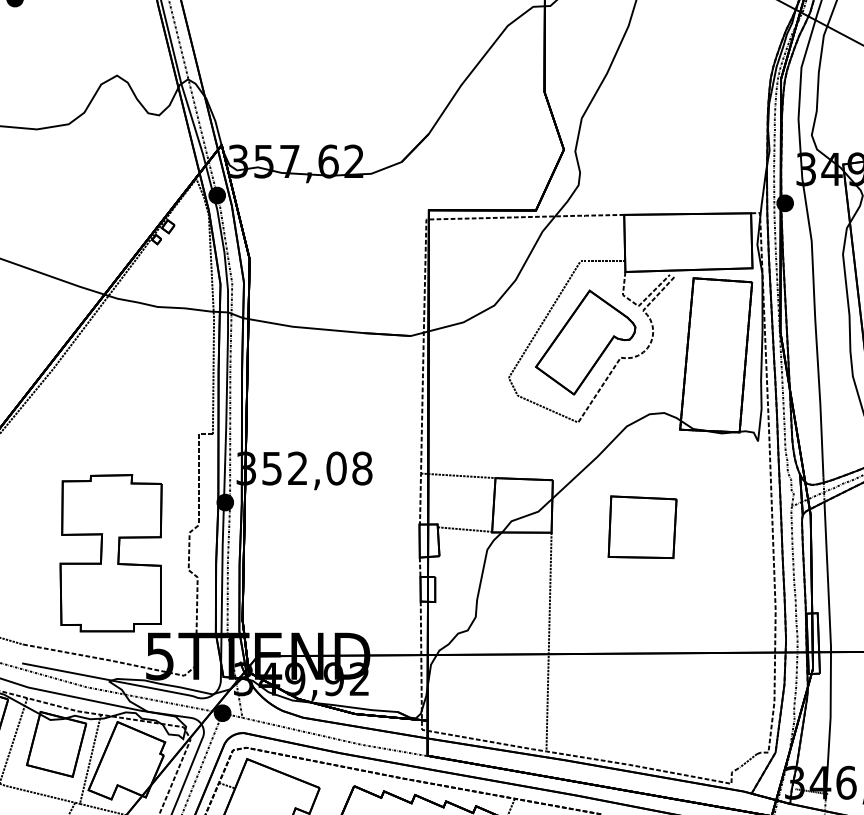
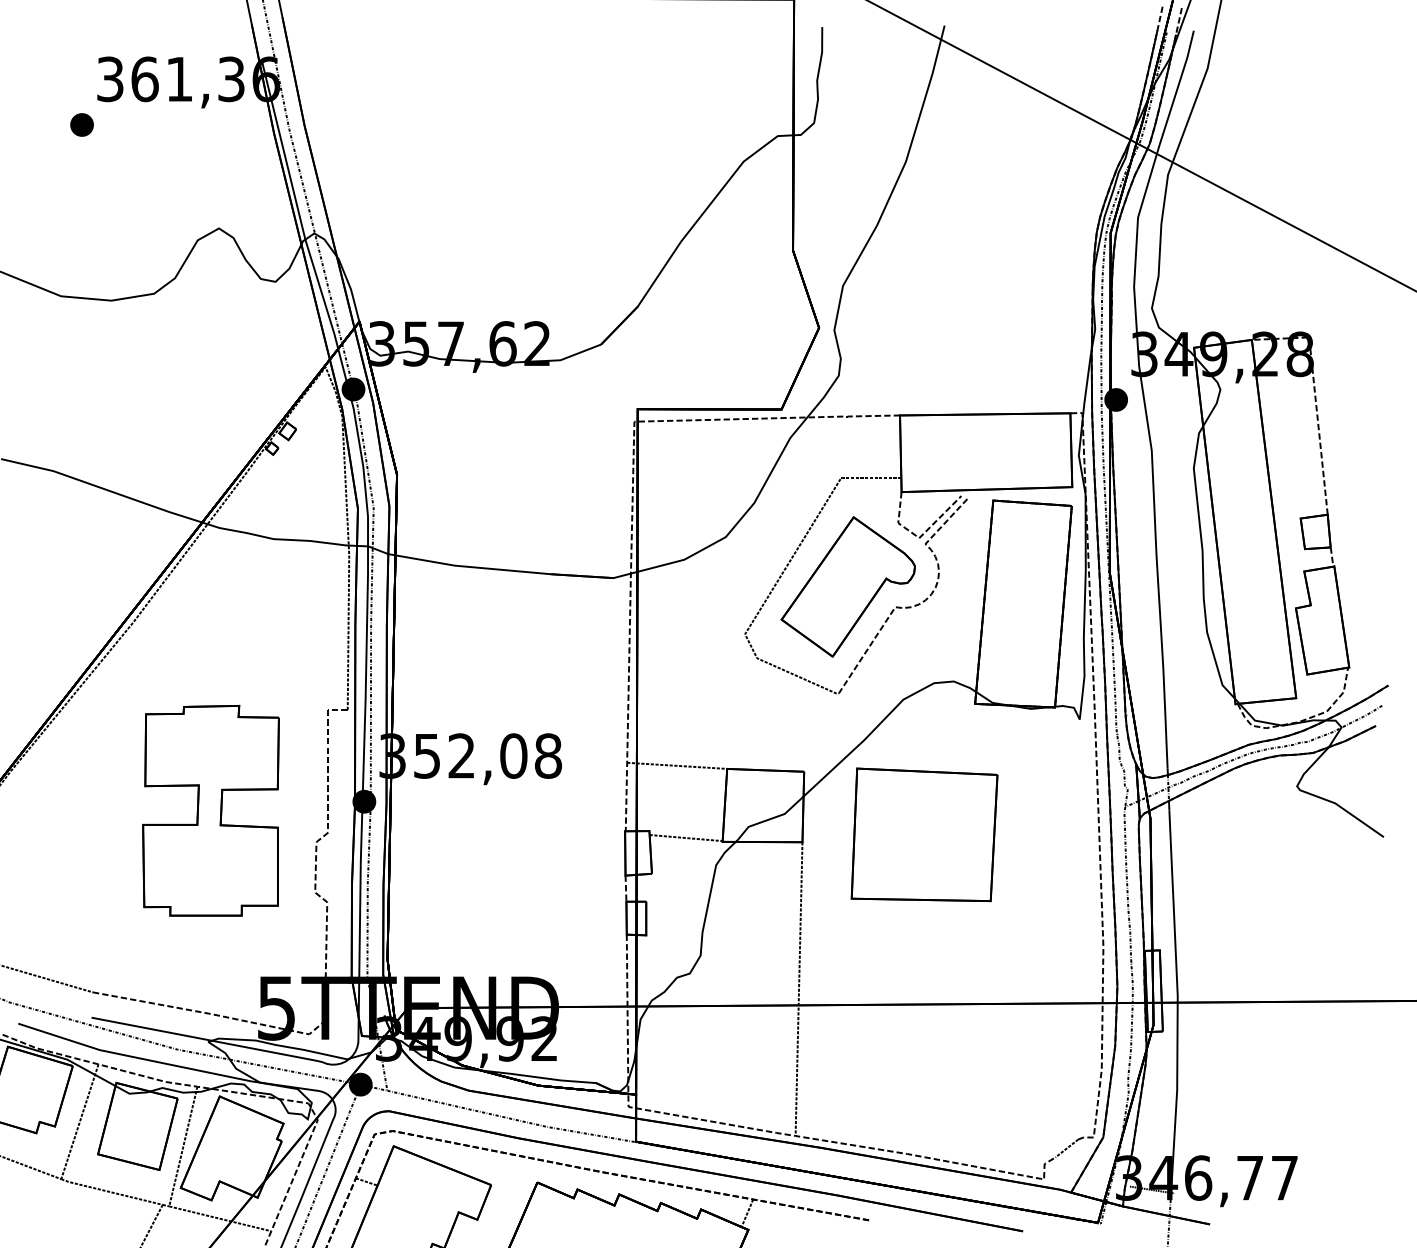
part: (642, 526) -> (924, 834), size x1.6
part: (110, 553) -> (210, 810), moved

